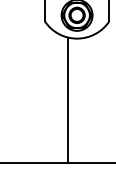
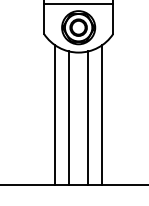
line: (55, 97) -> (55, 115), added
line: (99, 97) -> (102, 115), added
line: (86, 100) -> (88, 118), added

